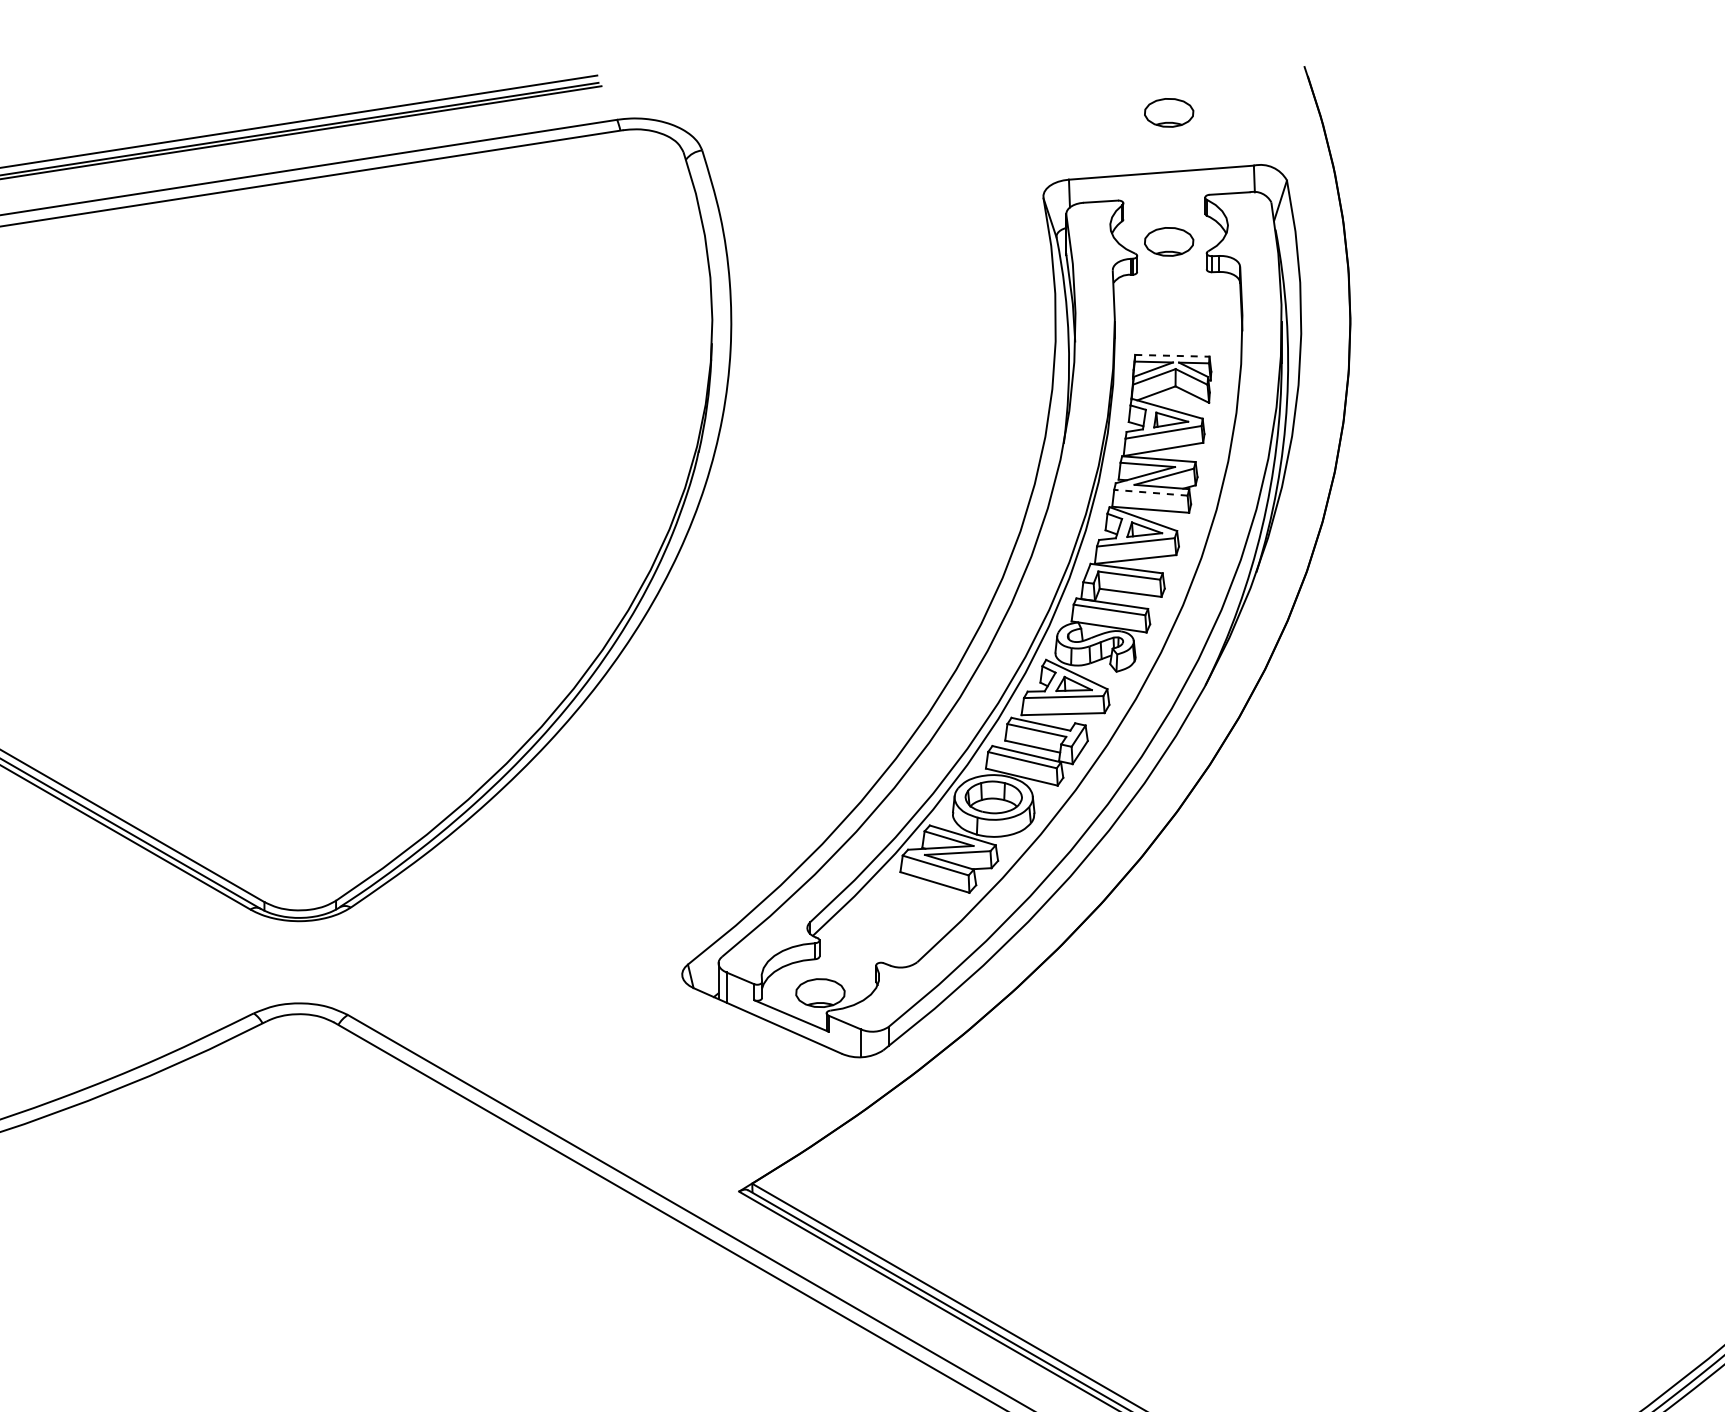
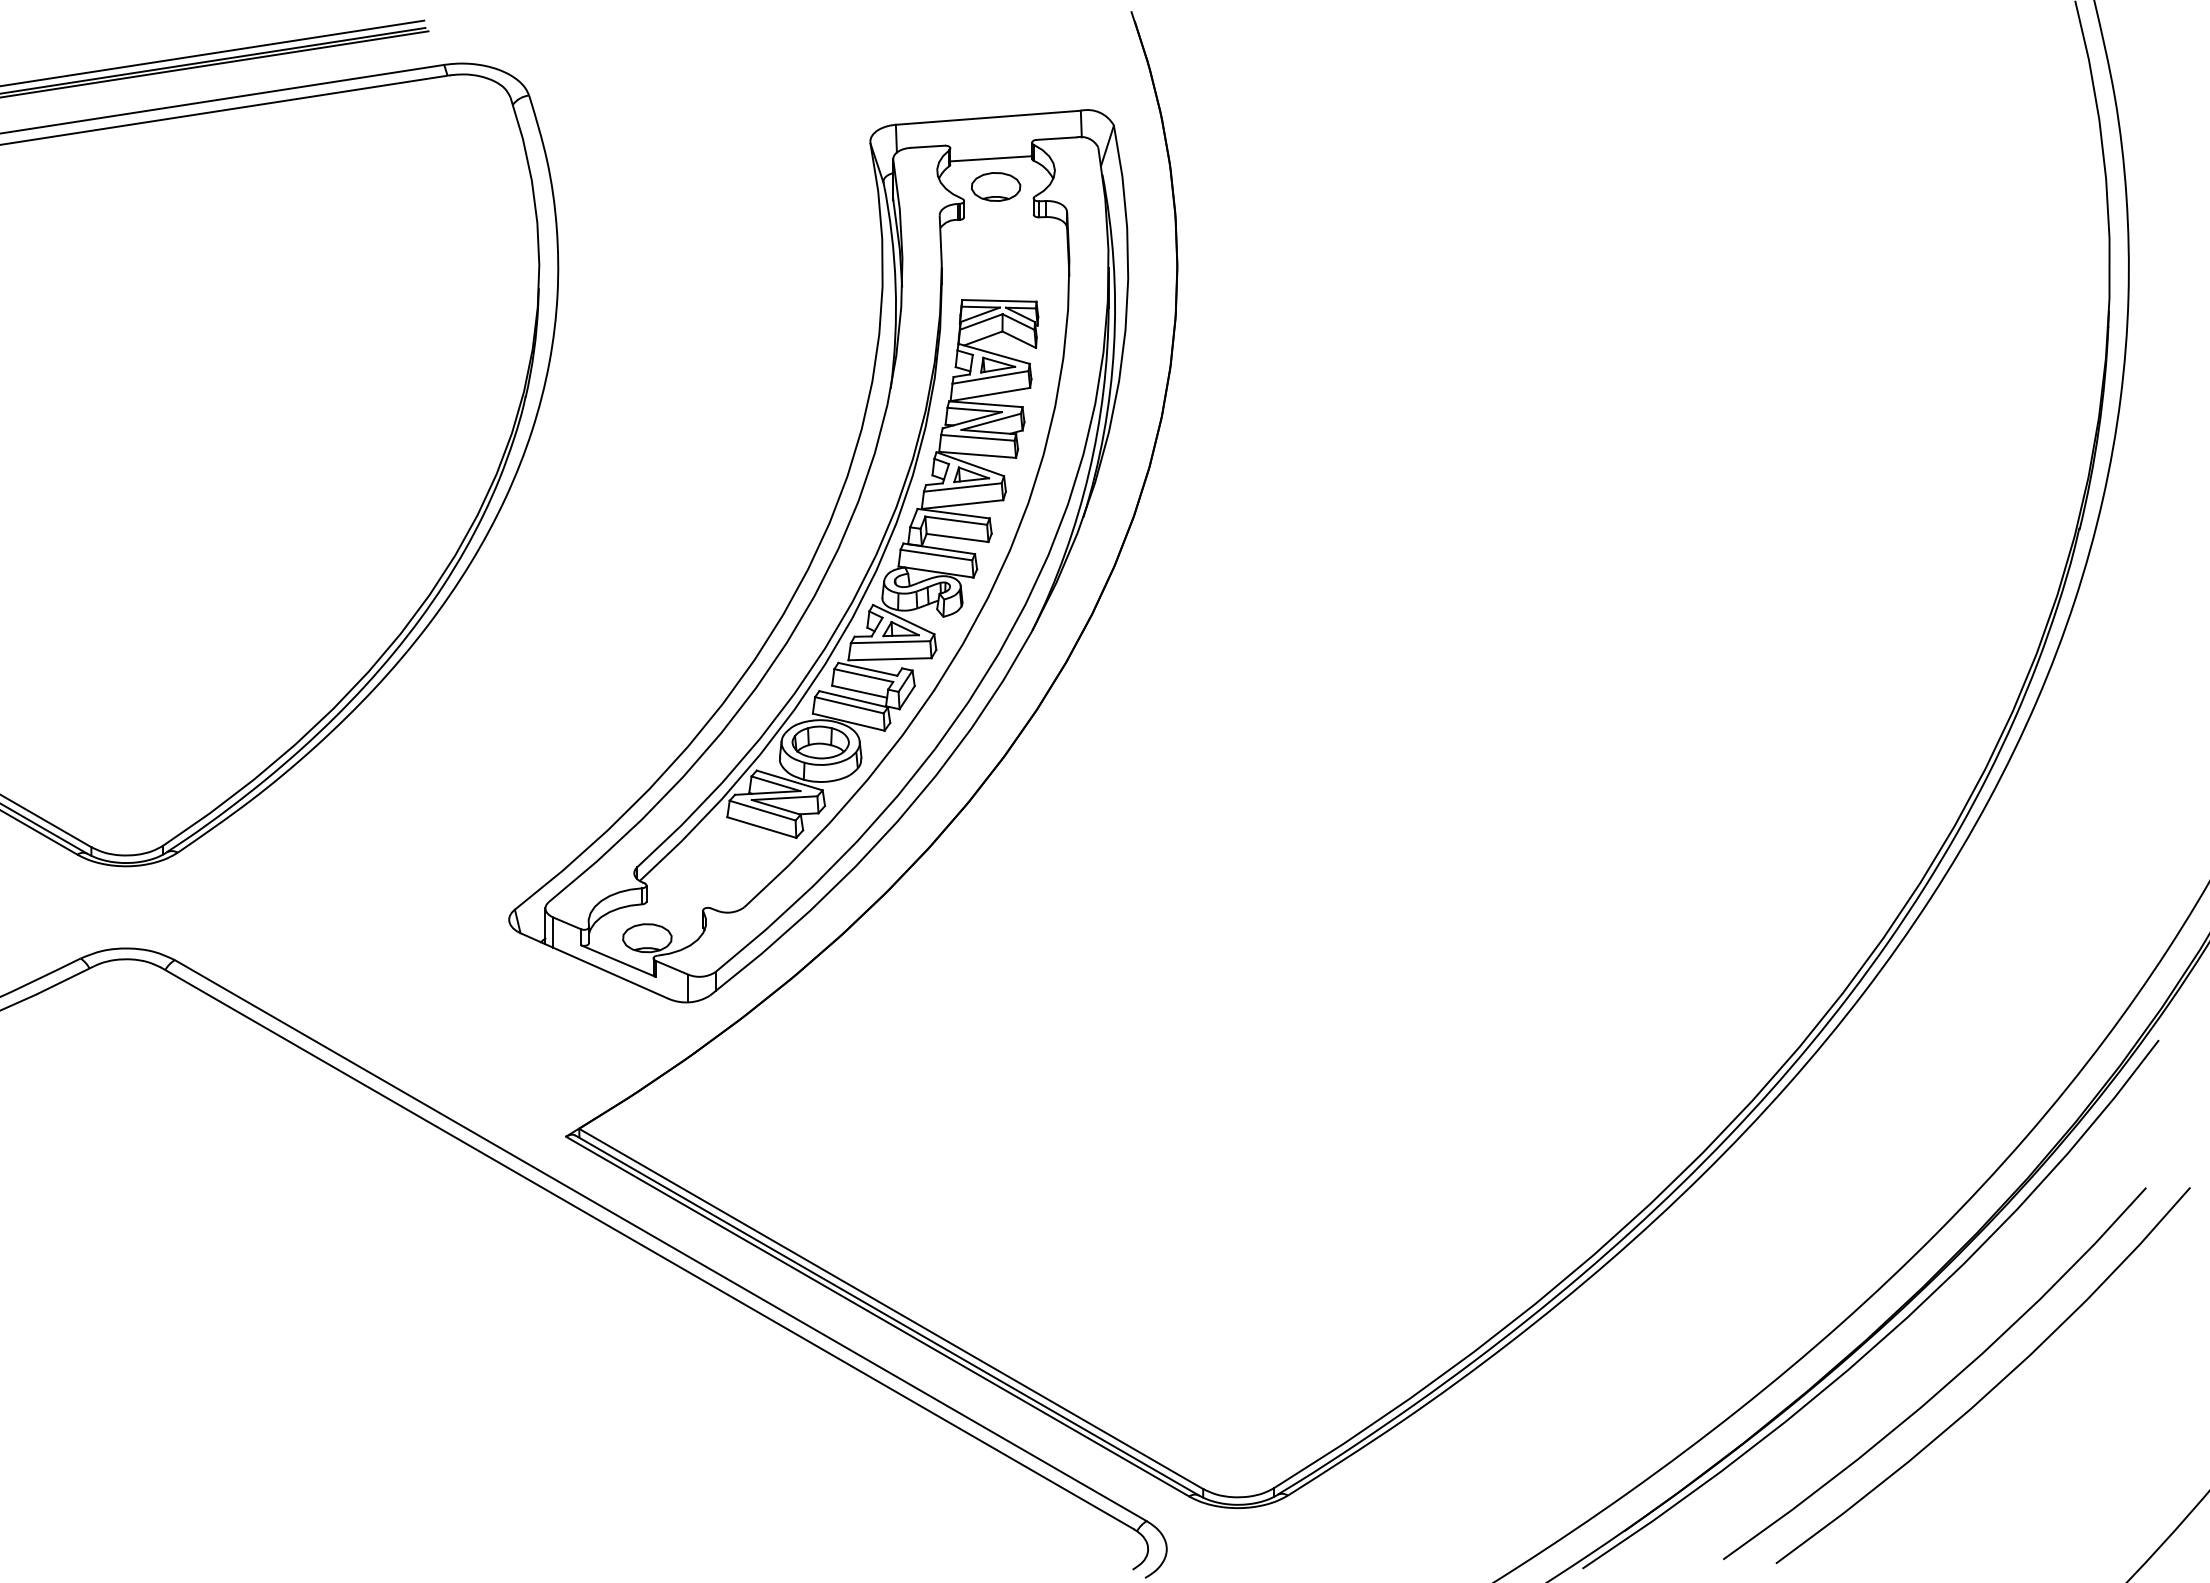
part: (1169, 112) -> (996, 57), removed
line: (1164, 213) -> (991, 158), added
line: (1172, 355) -> (999, 300), dashed -> solid
line: (1150, 492) -> (977, 437), dashed -> solid

